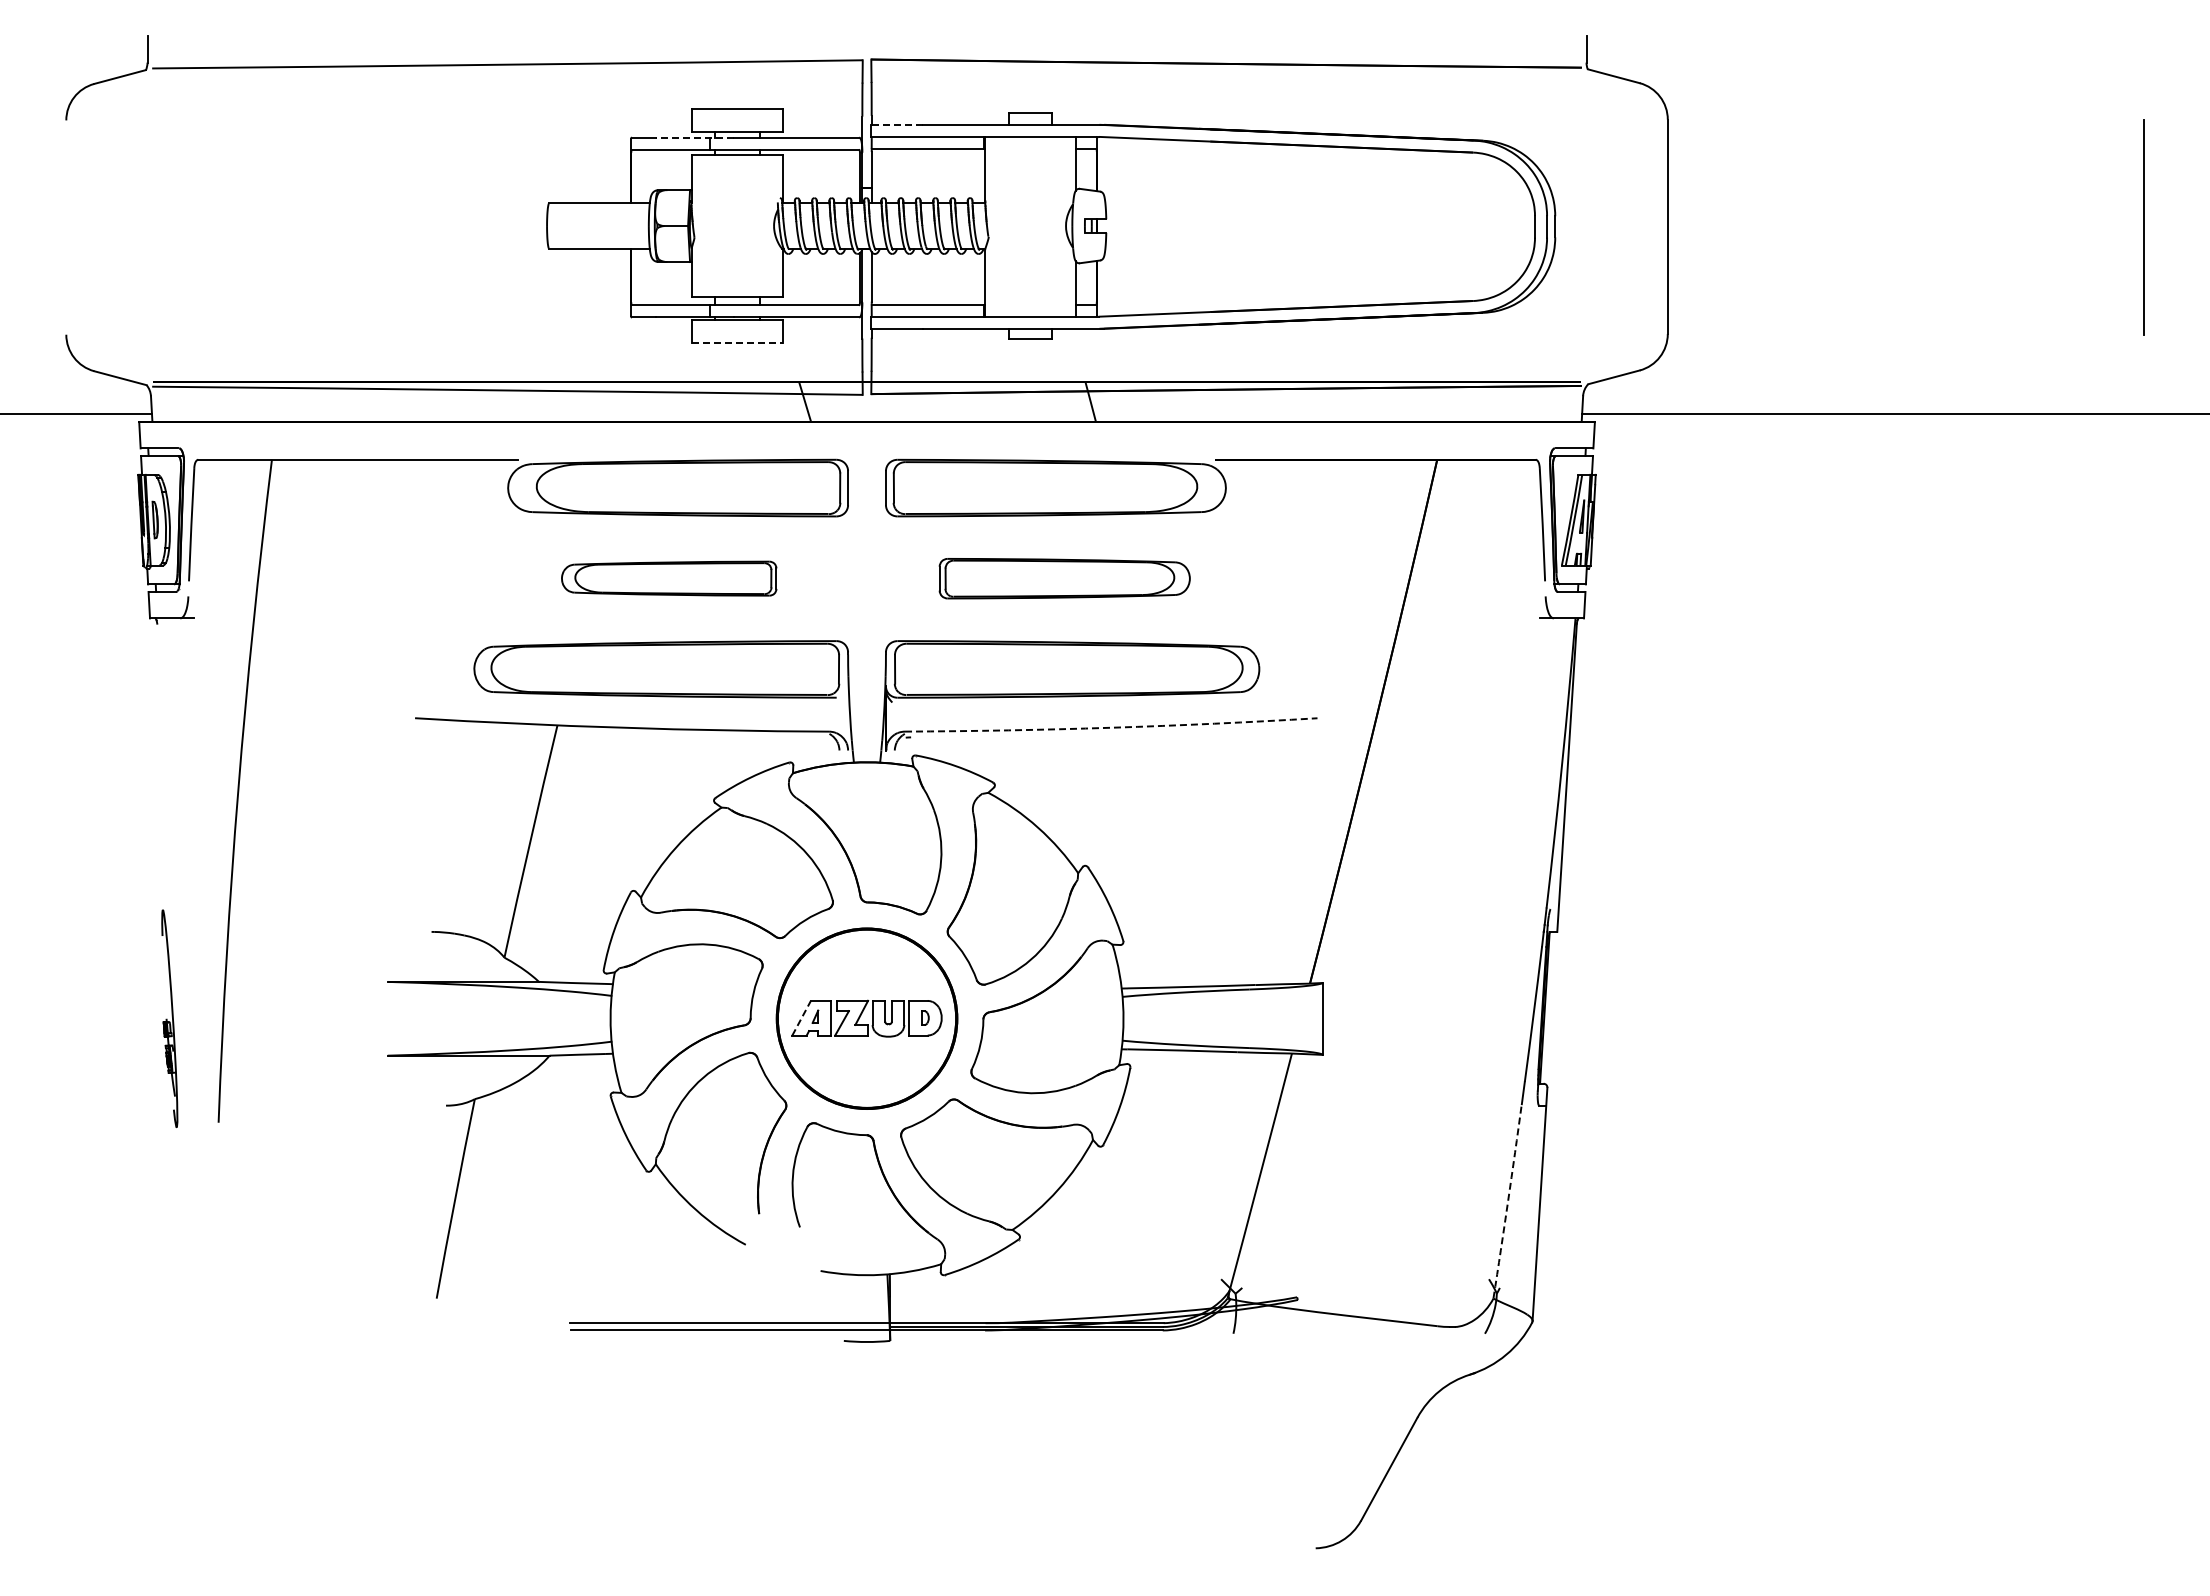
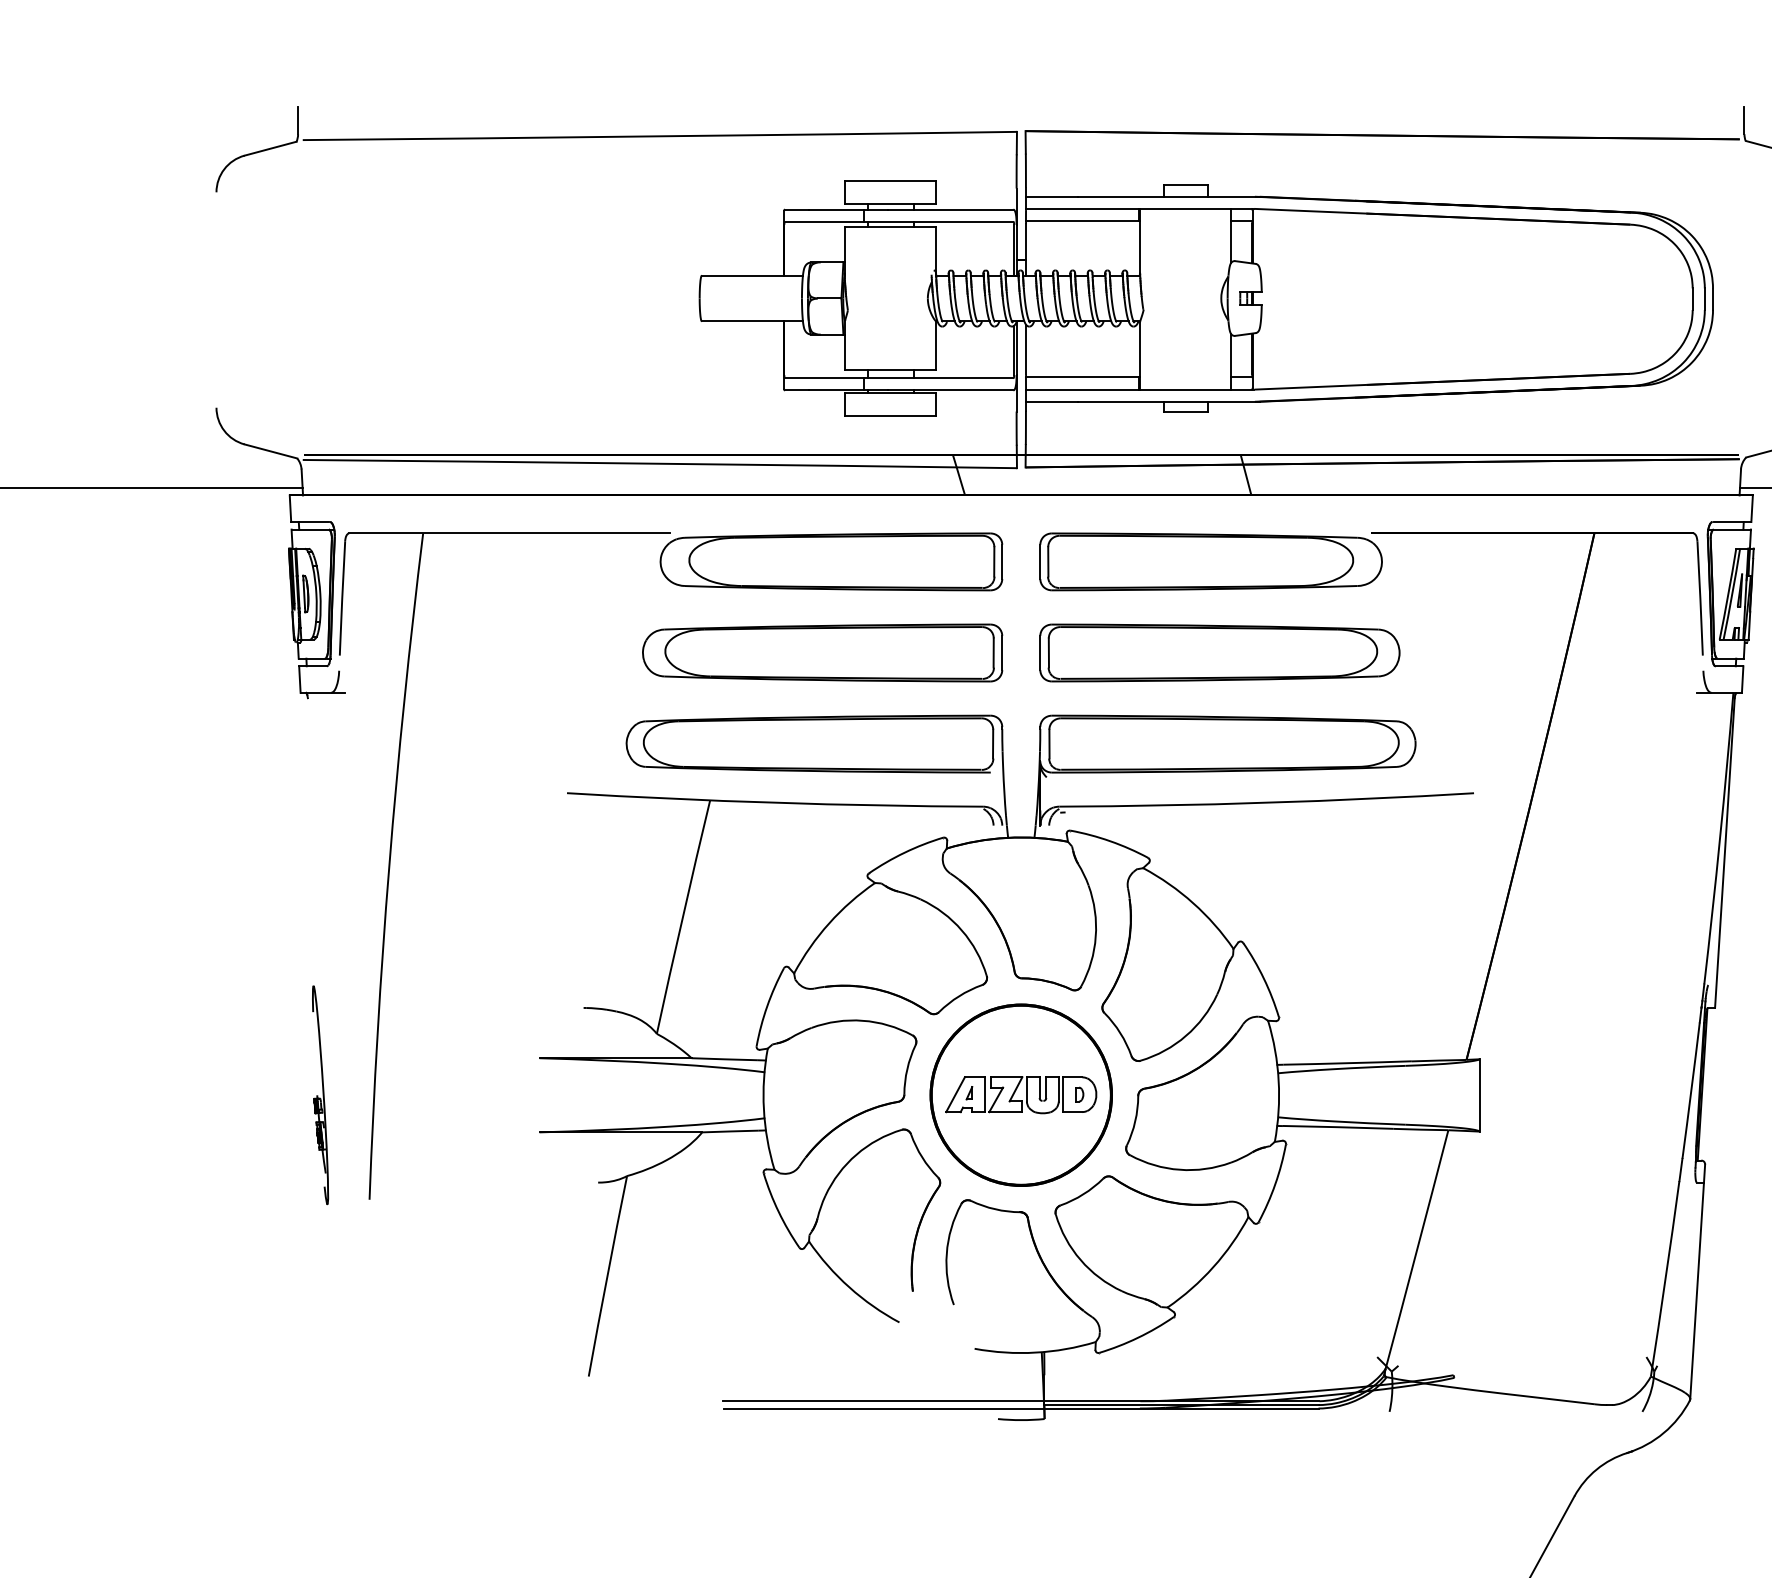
line: (897, 124) -> (1051, 196), dashed -> solid
line: (694, 137) -> (847, 209), dashed -> solid
line: (737, 342) -> (891, 415), dashed -> solid
part: (668, 578) -> (821, 652), size x1.67
part: (1064, 578) -> (1219, 652), size x1.43
arc: (1111, 727) -> (1267, 802), dashed -> solid
line: (801, 1018) -> (955, 1094), dashed -> solid
arc: (1508, 1201) -> (1666, 1278), dashed -> solid

